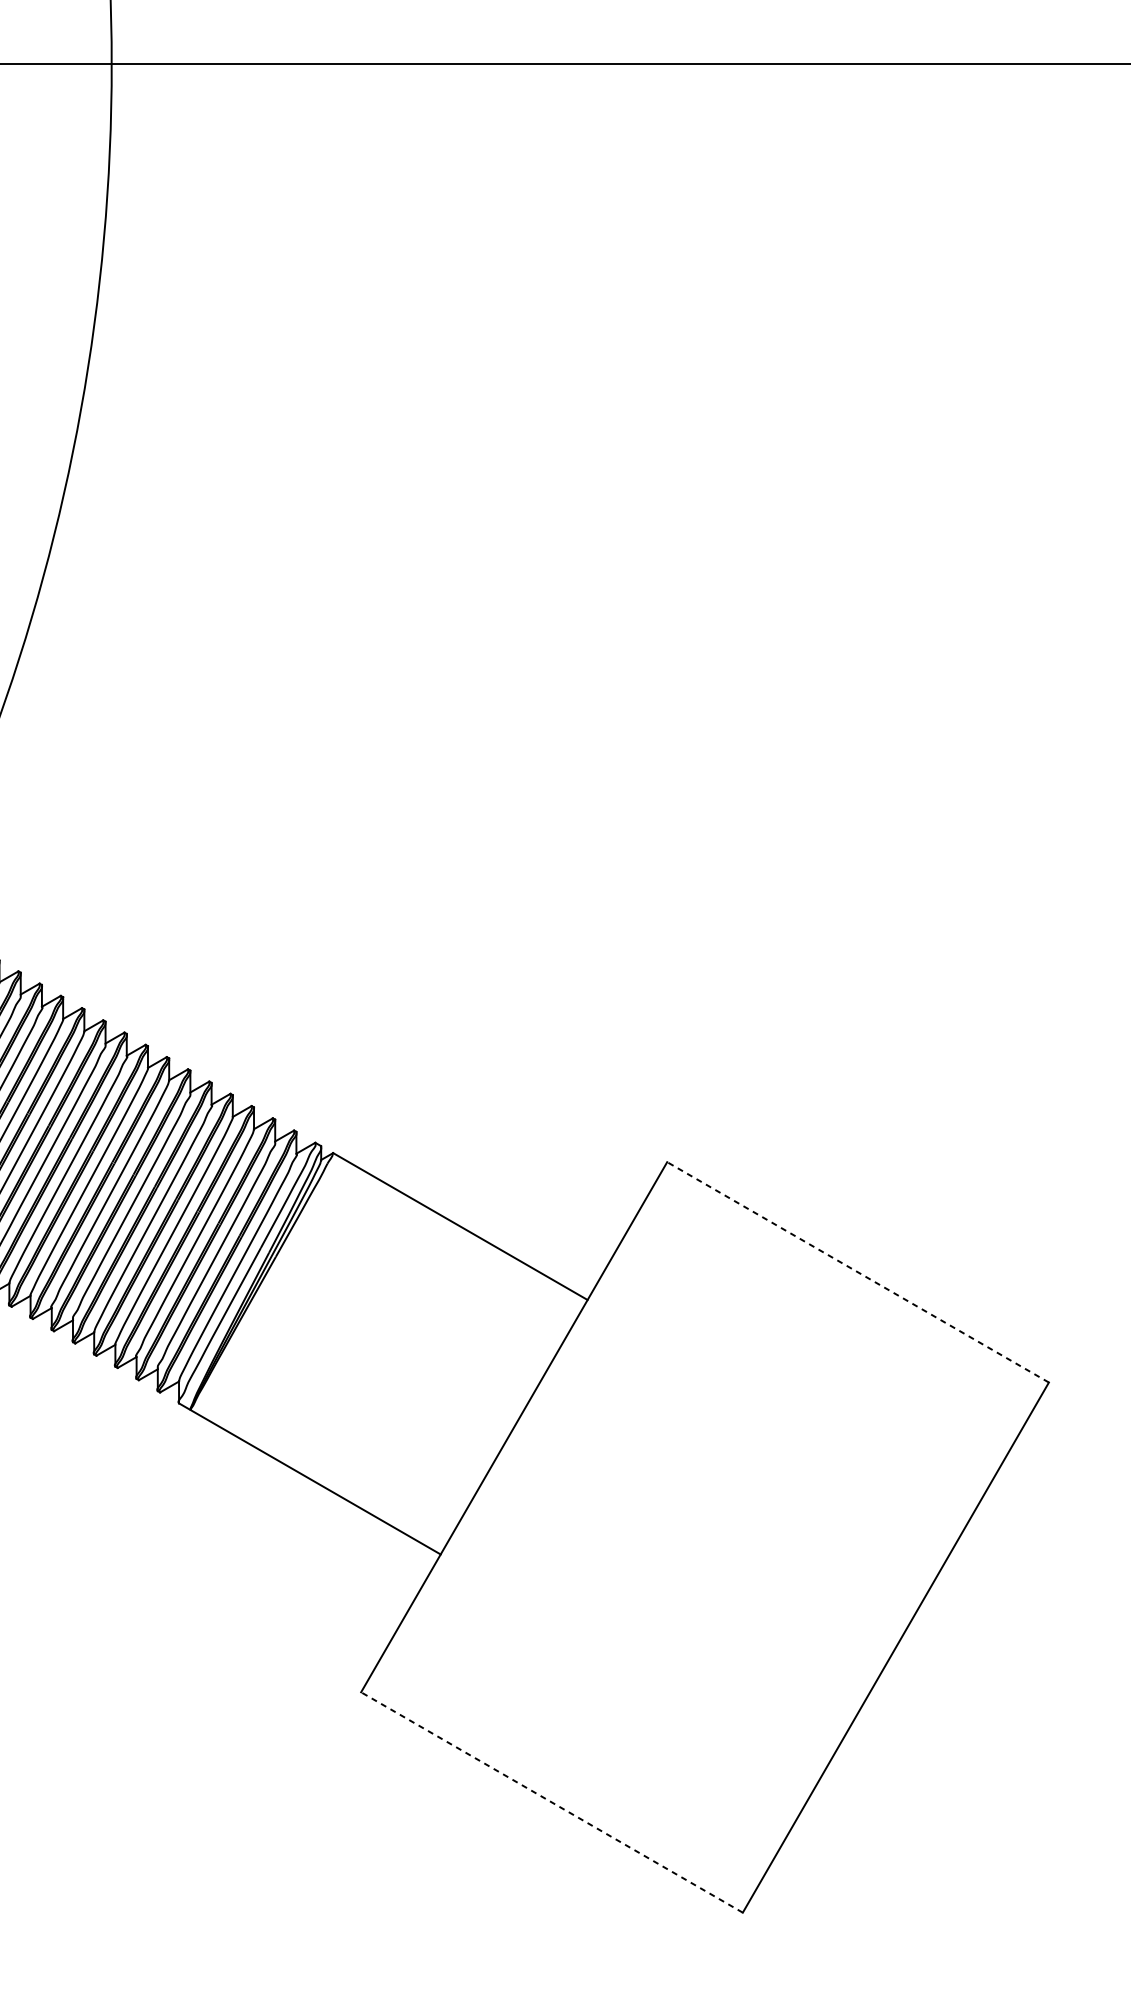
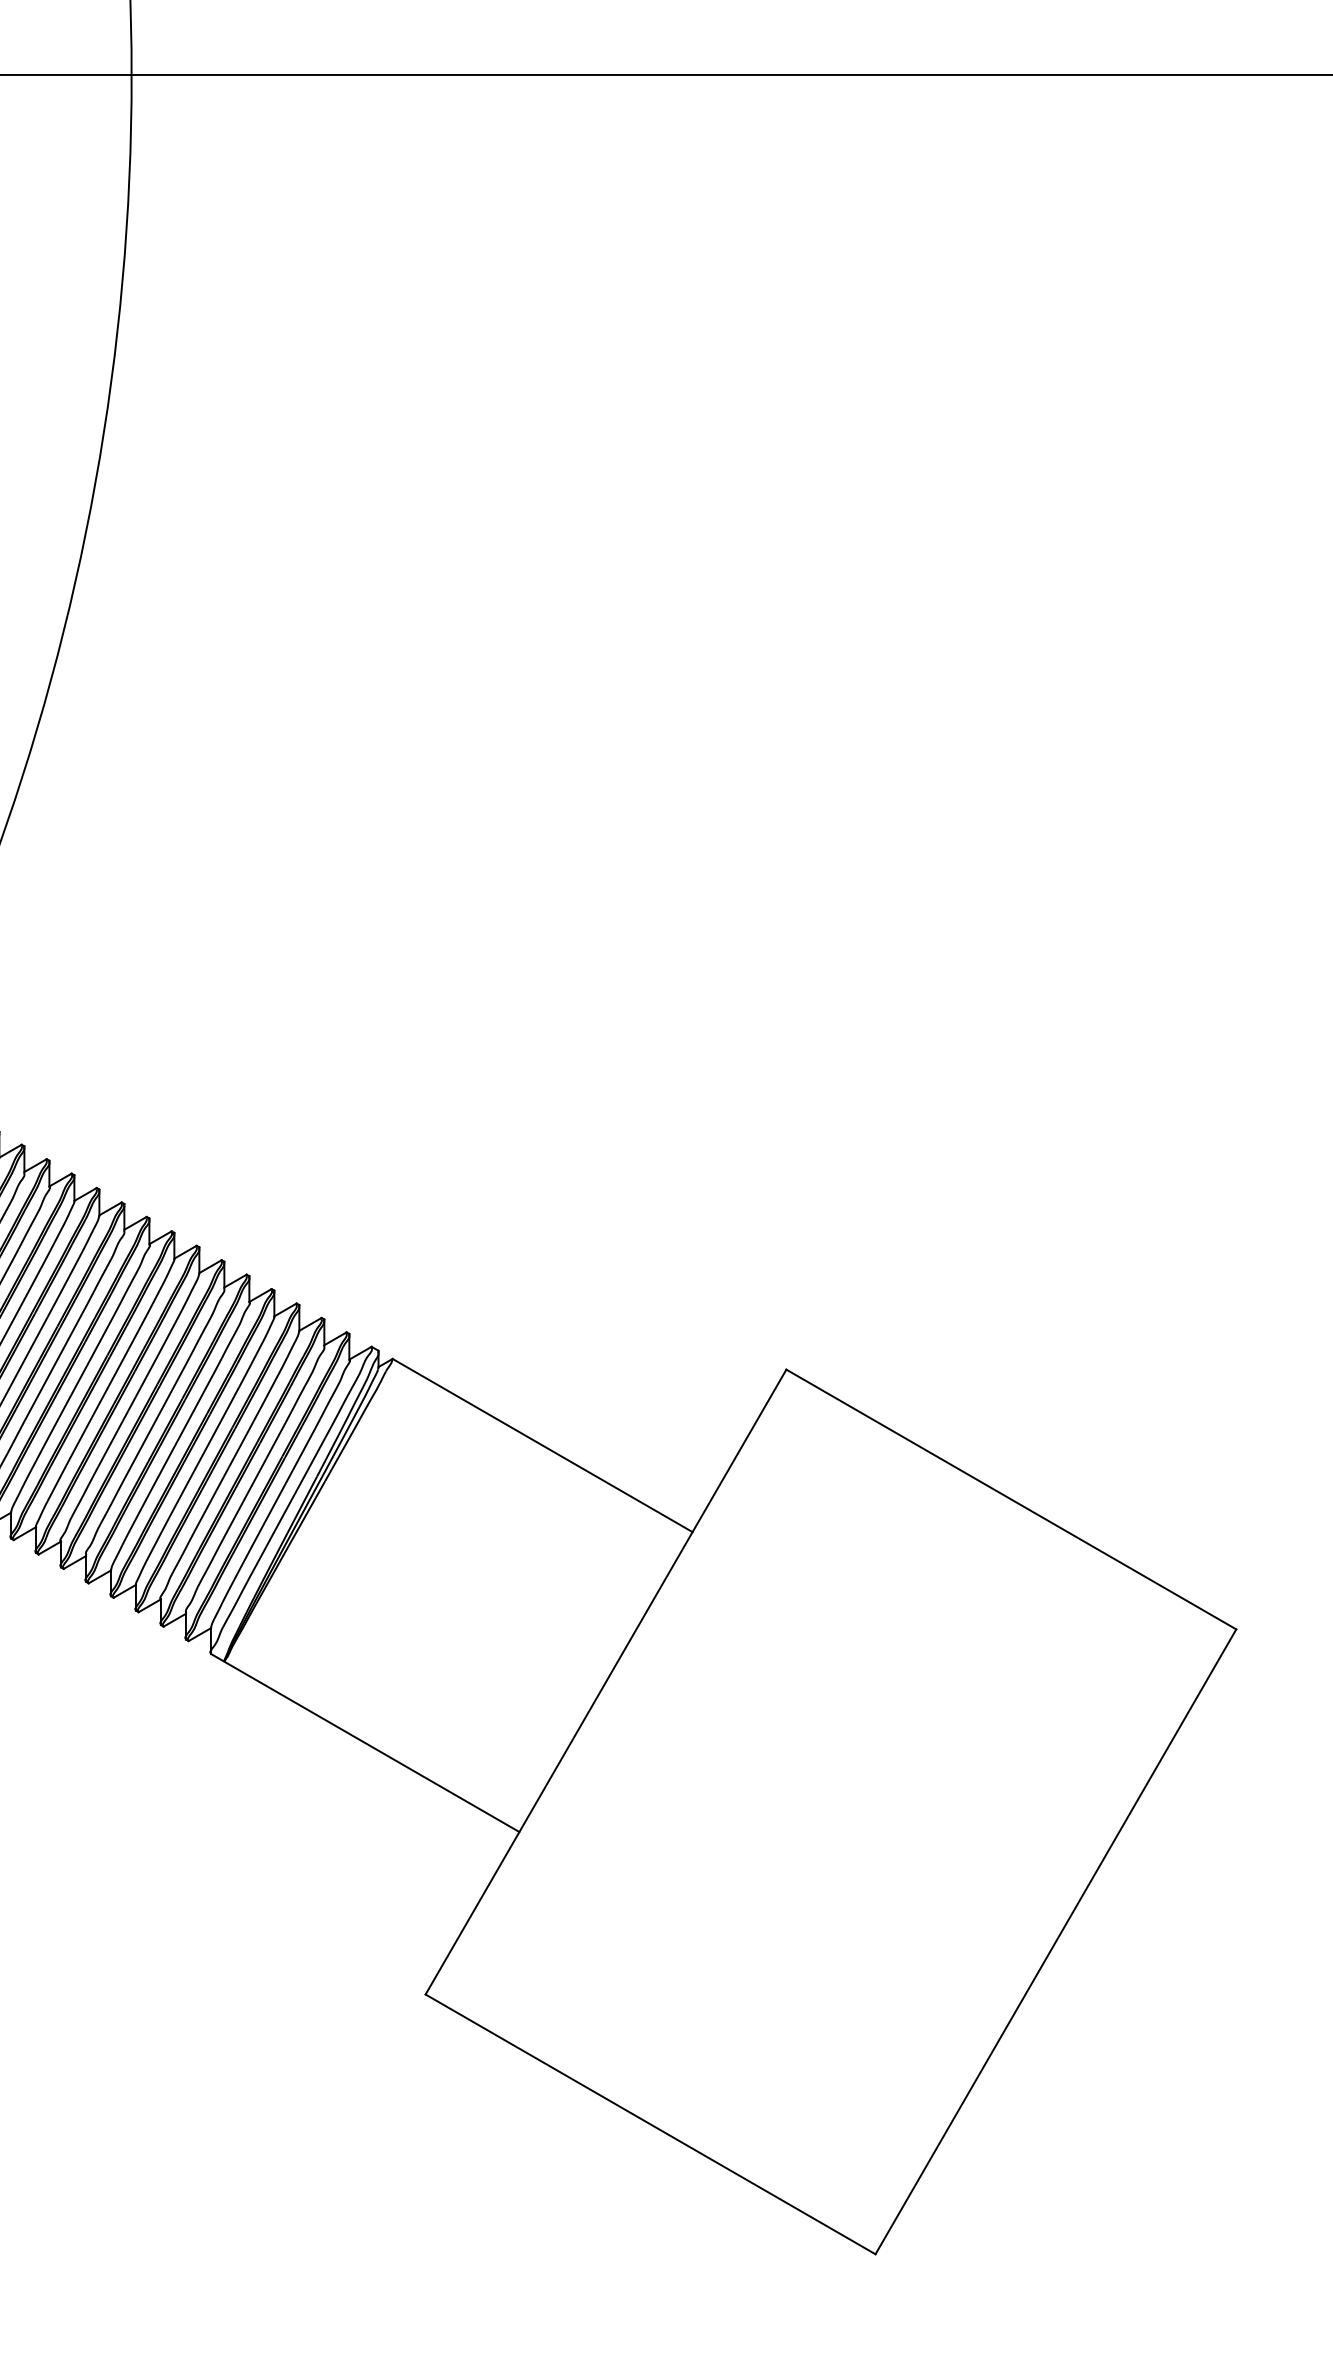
line: (858, 1272) -> (1011, 1499), dashed -> solid
line: (551, 1802) -> (650, 2124), dashed -> solid

